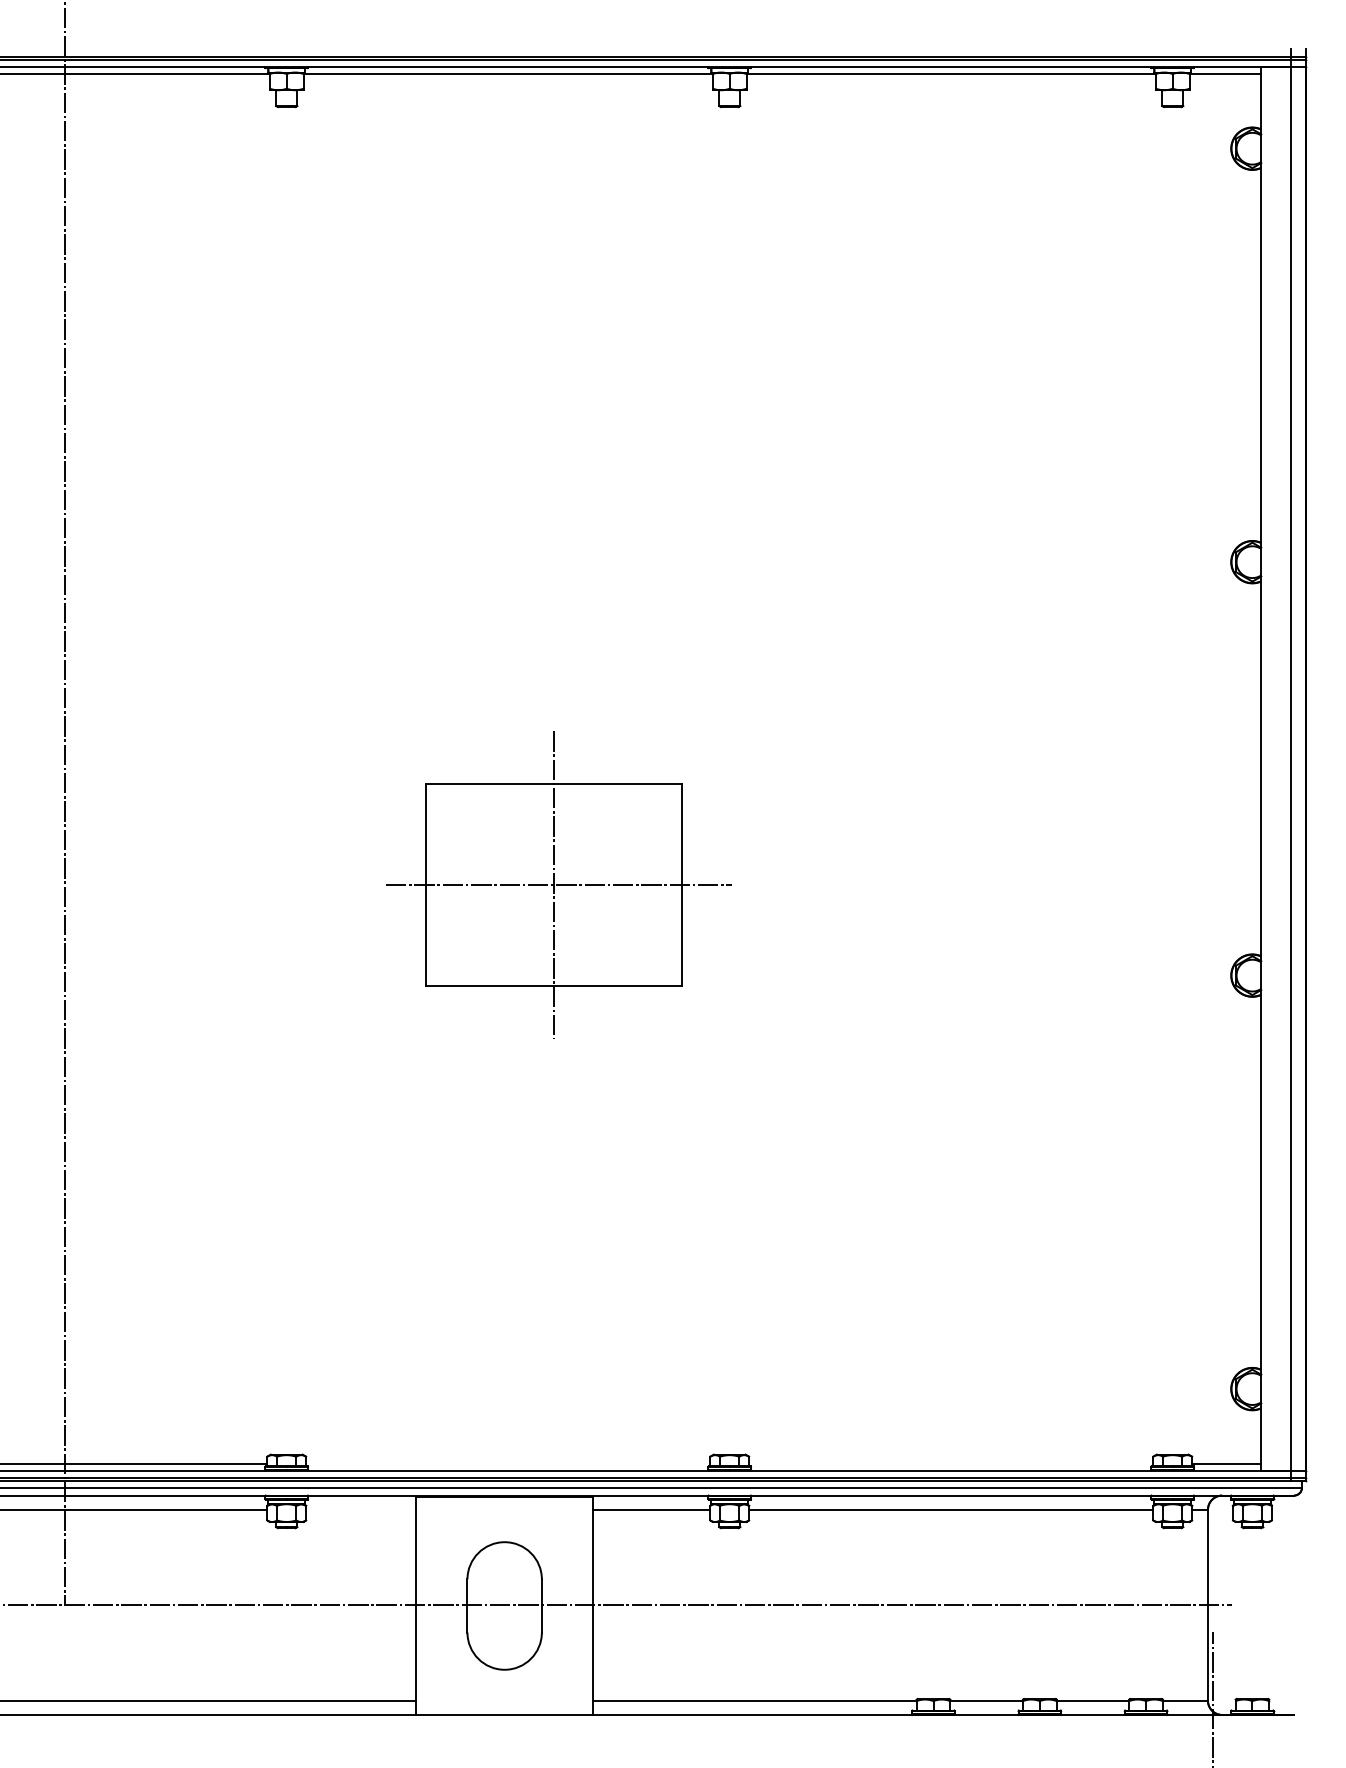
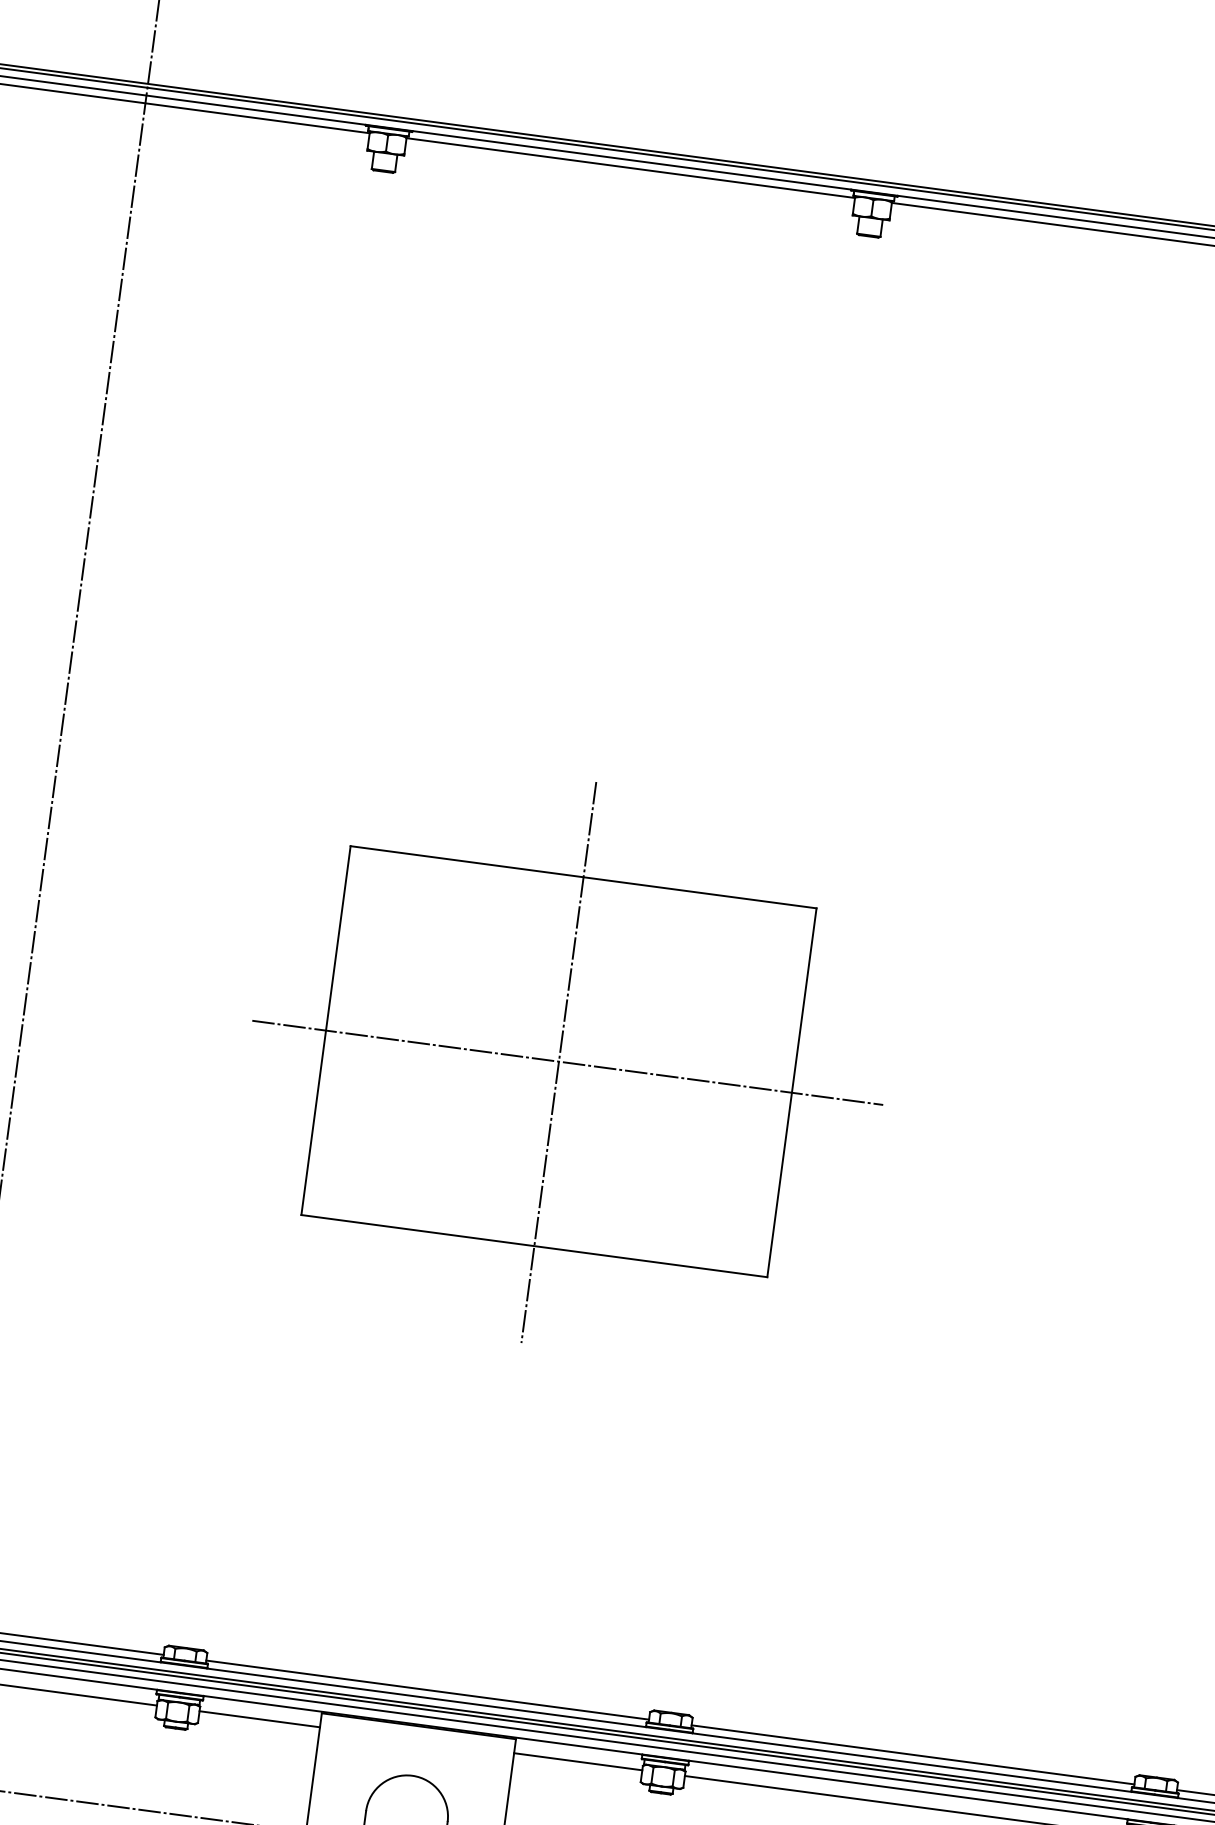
part: (558, 884) -> (567, 1063), size x1.67
line: (508, 1463) -> (428, 1690), added
line: (951, 1463) -> (913, 1754), added
line: (361, 1509) -> (260, 1719), added

